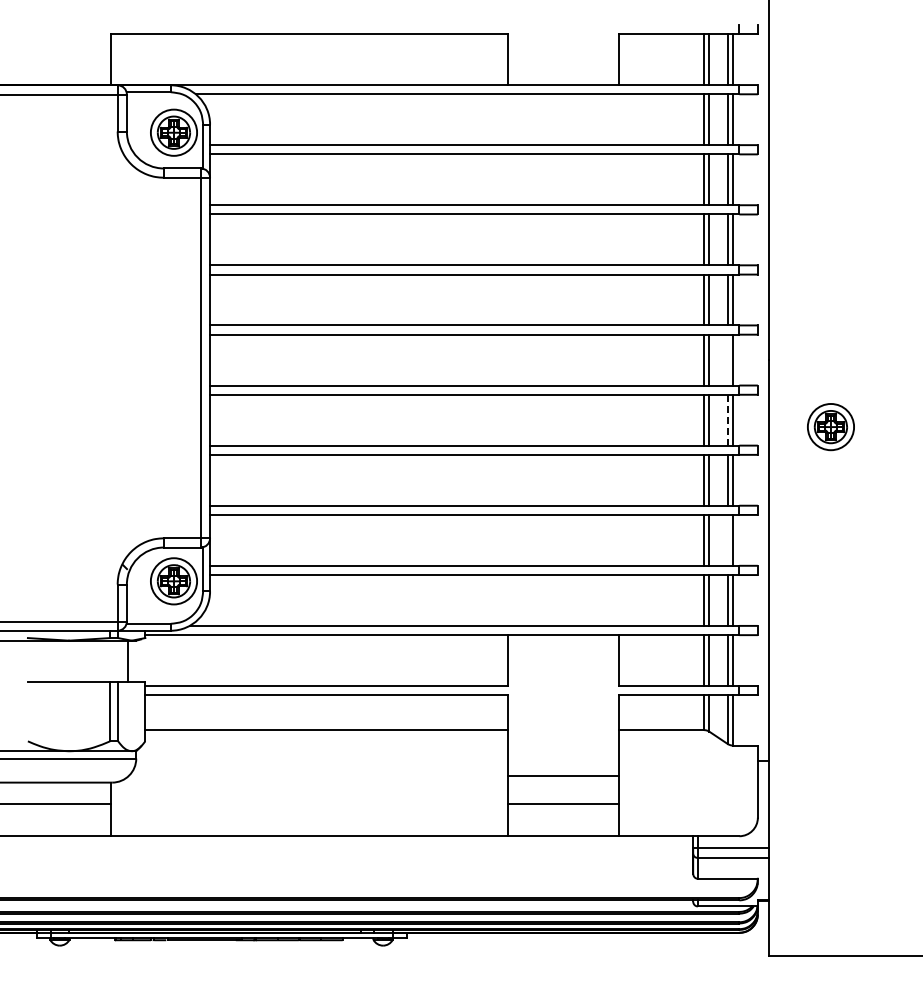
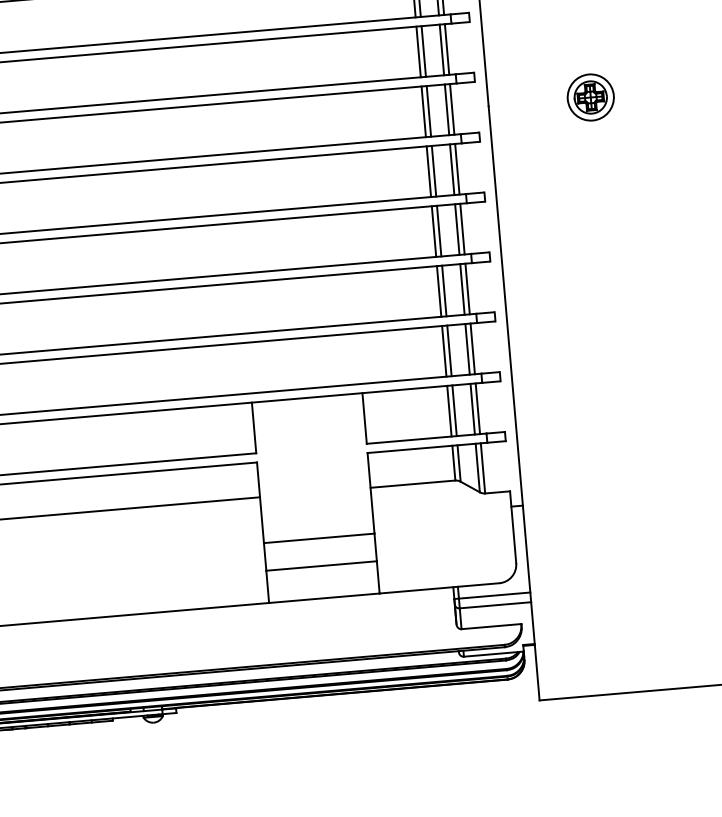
line: (727, 359) -> (446, 109), added
line: (727, 420) -> (452, 170), dashed -> solid
part: (830, 427) -> (590, 97), moved
line: (727, 539) -> (462, 288), added

